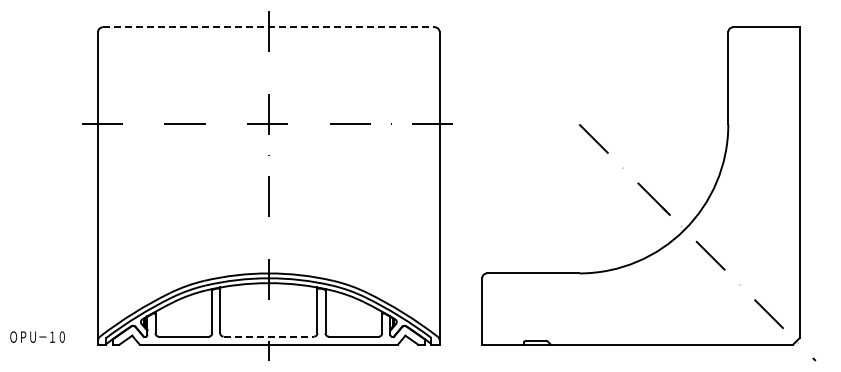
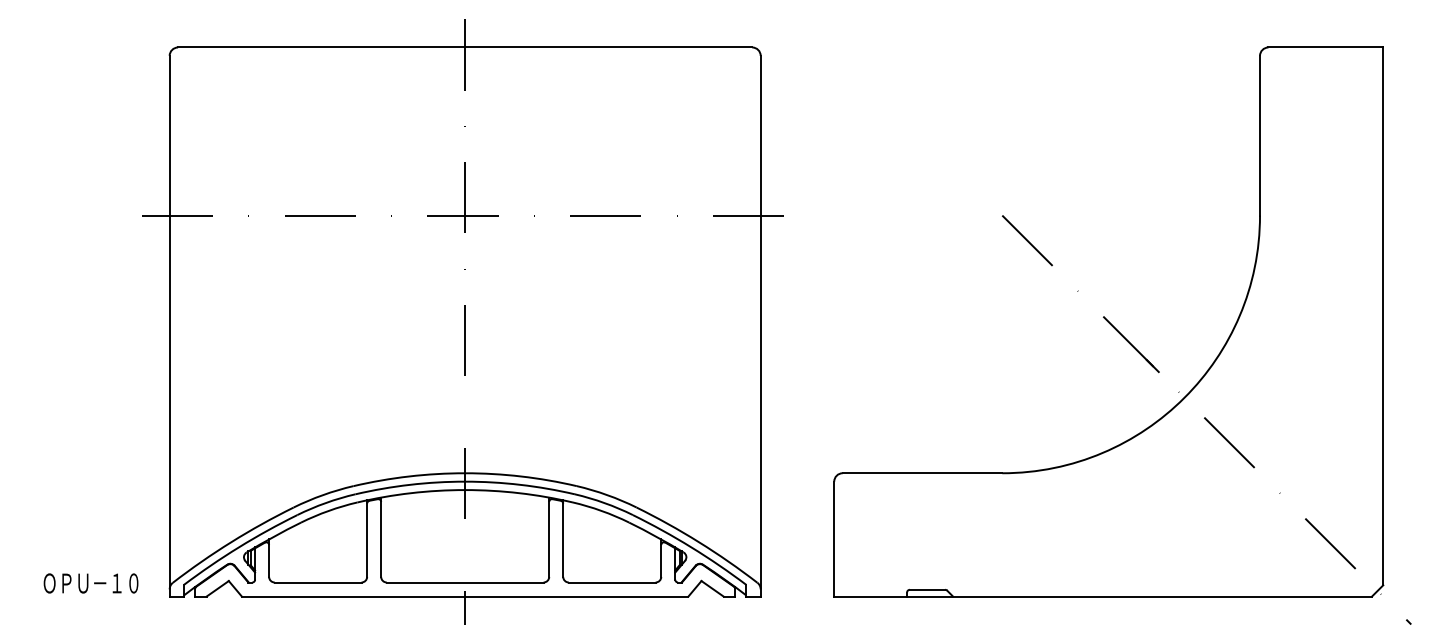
line: (268, 27) -> (464, 47), dashed -> solid
text: (37, 336) -> (90, 582), moved
line: (269, 336) -> (466, 582), dashed -> solid

